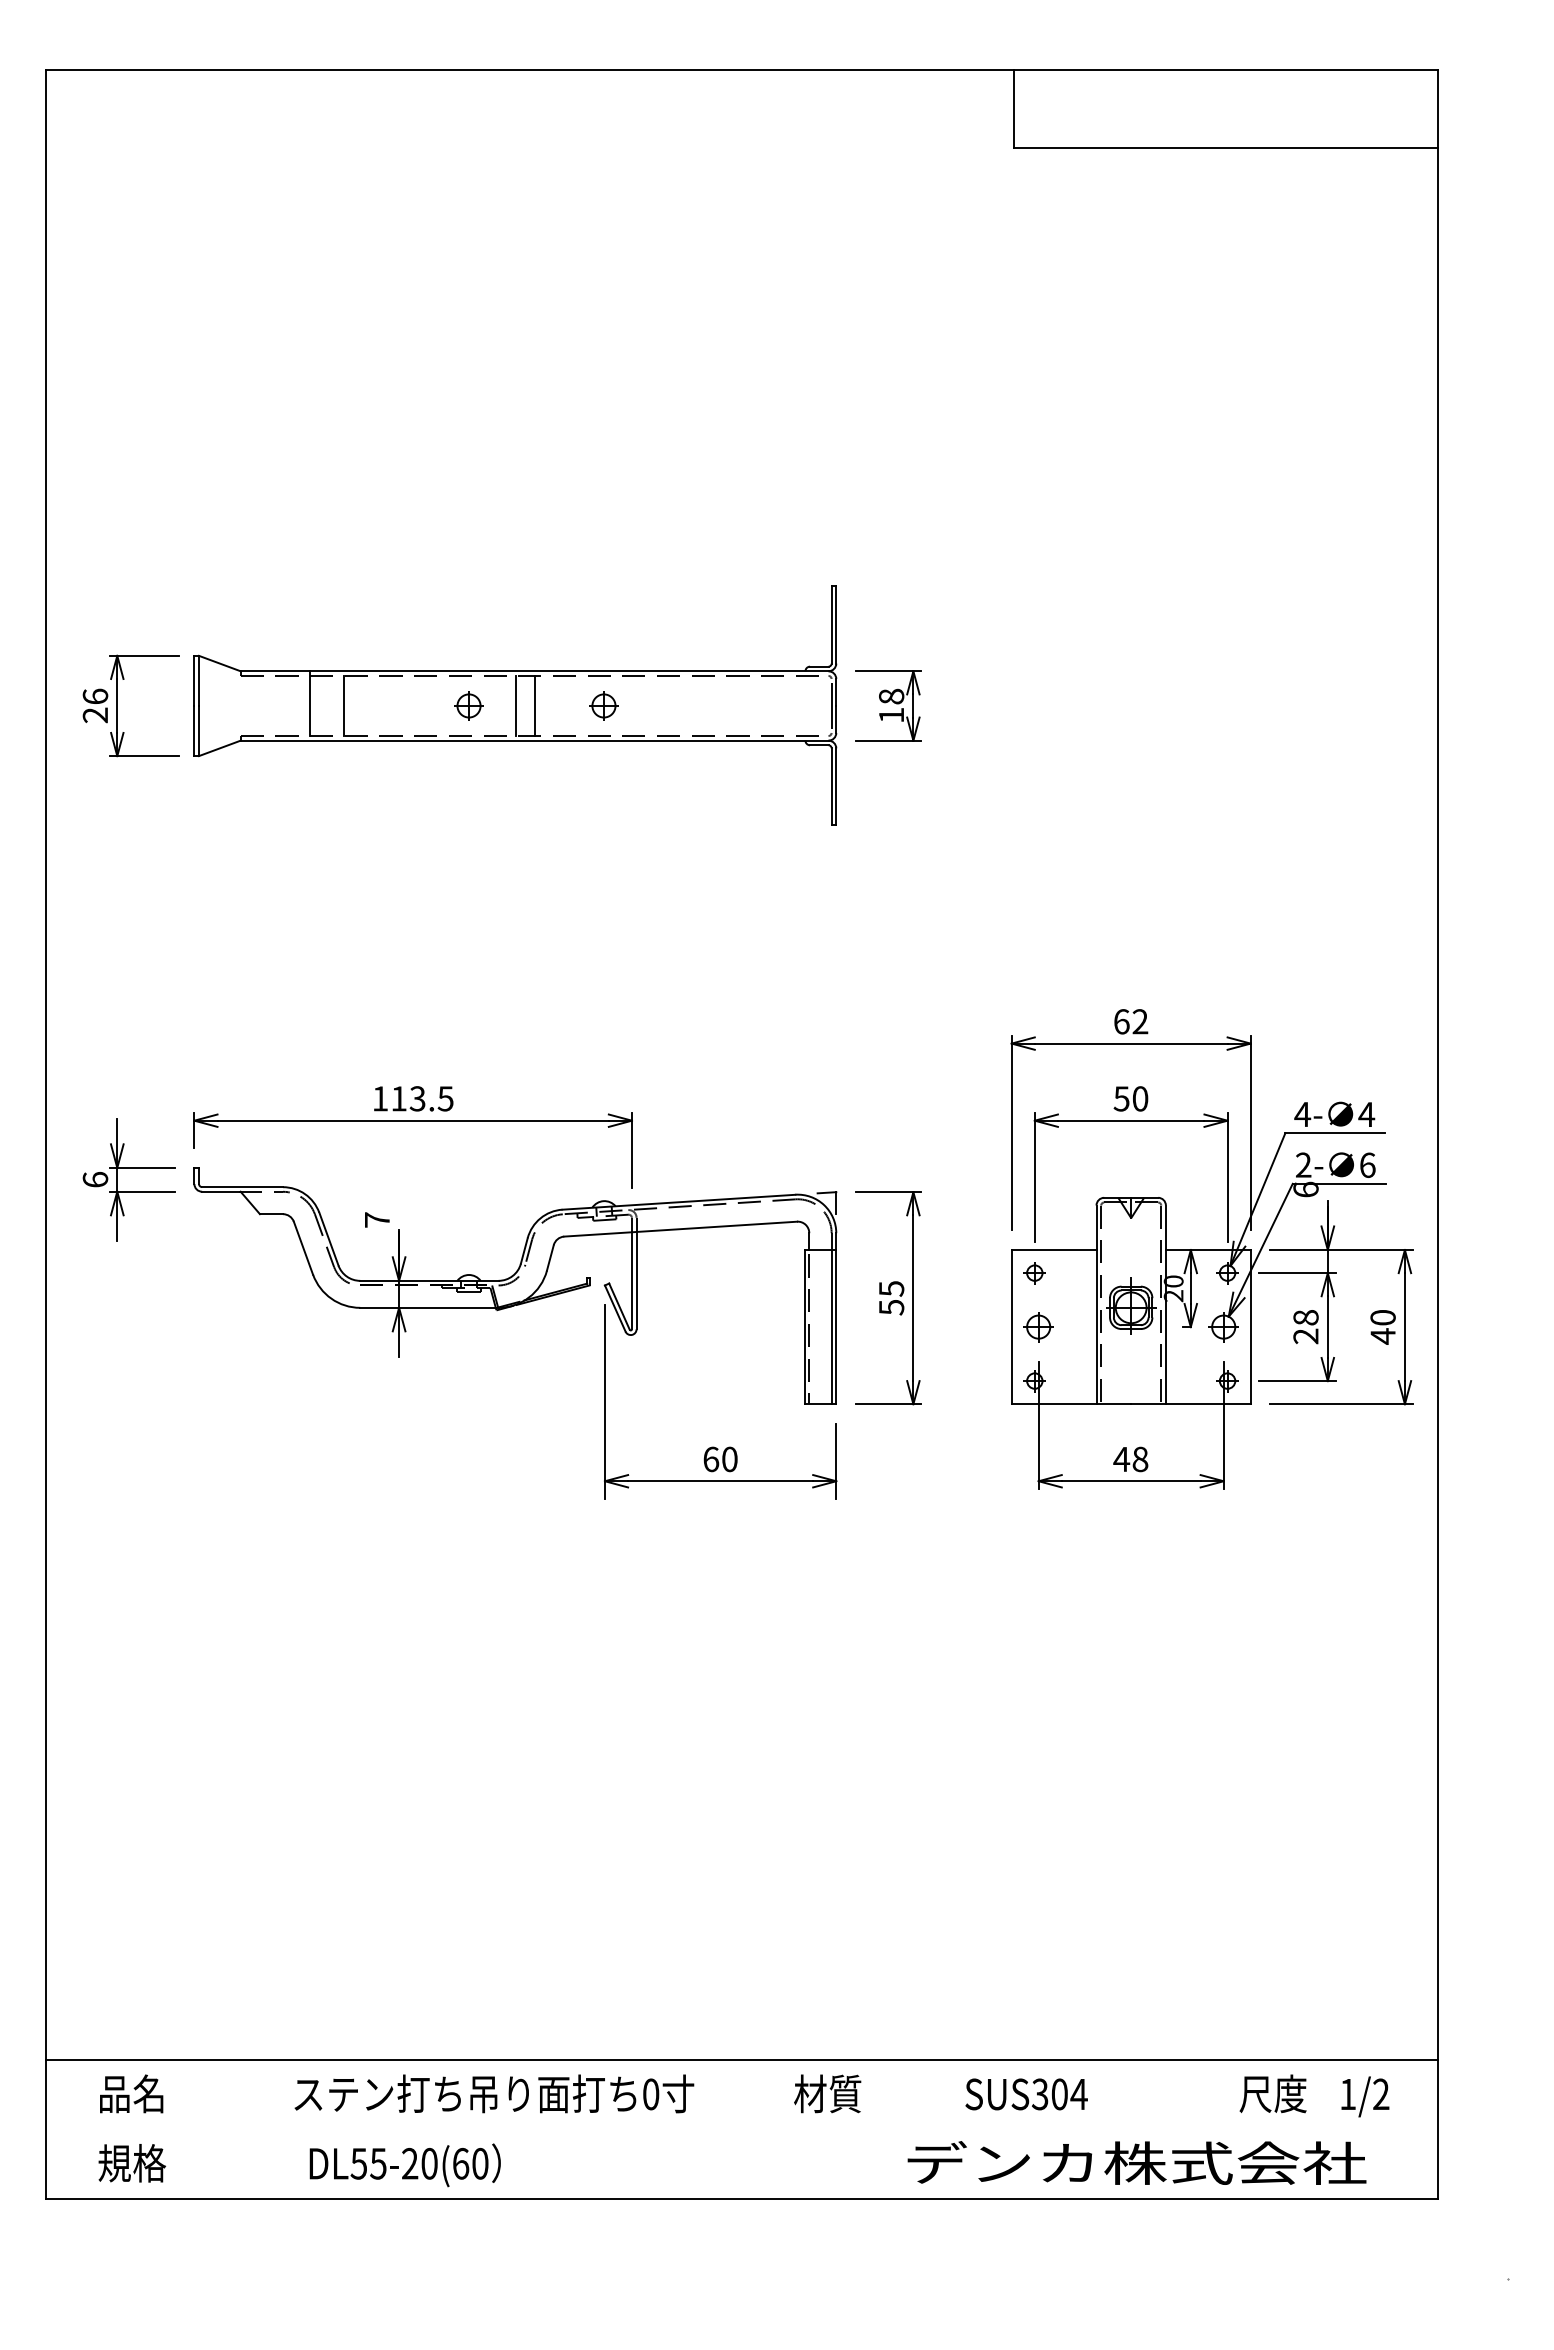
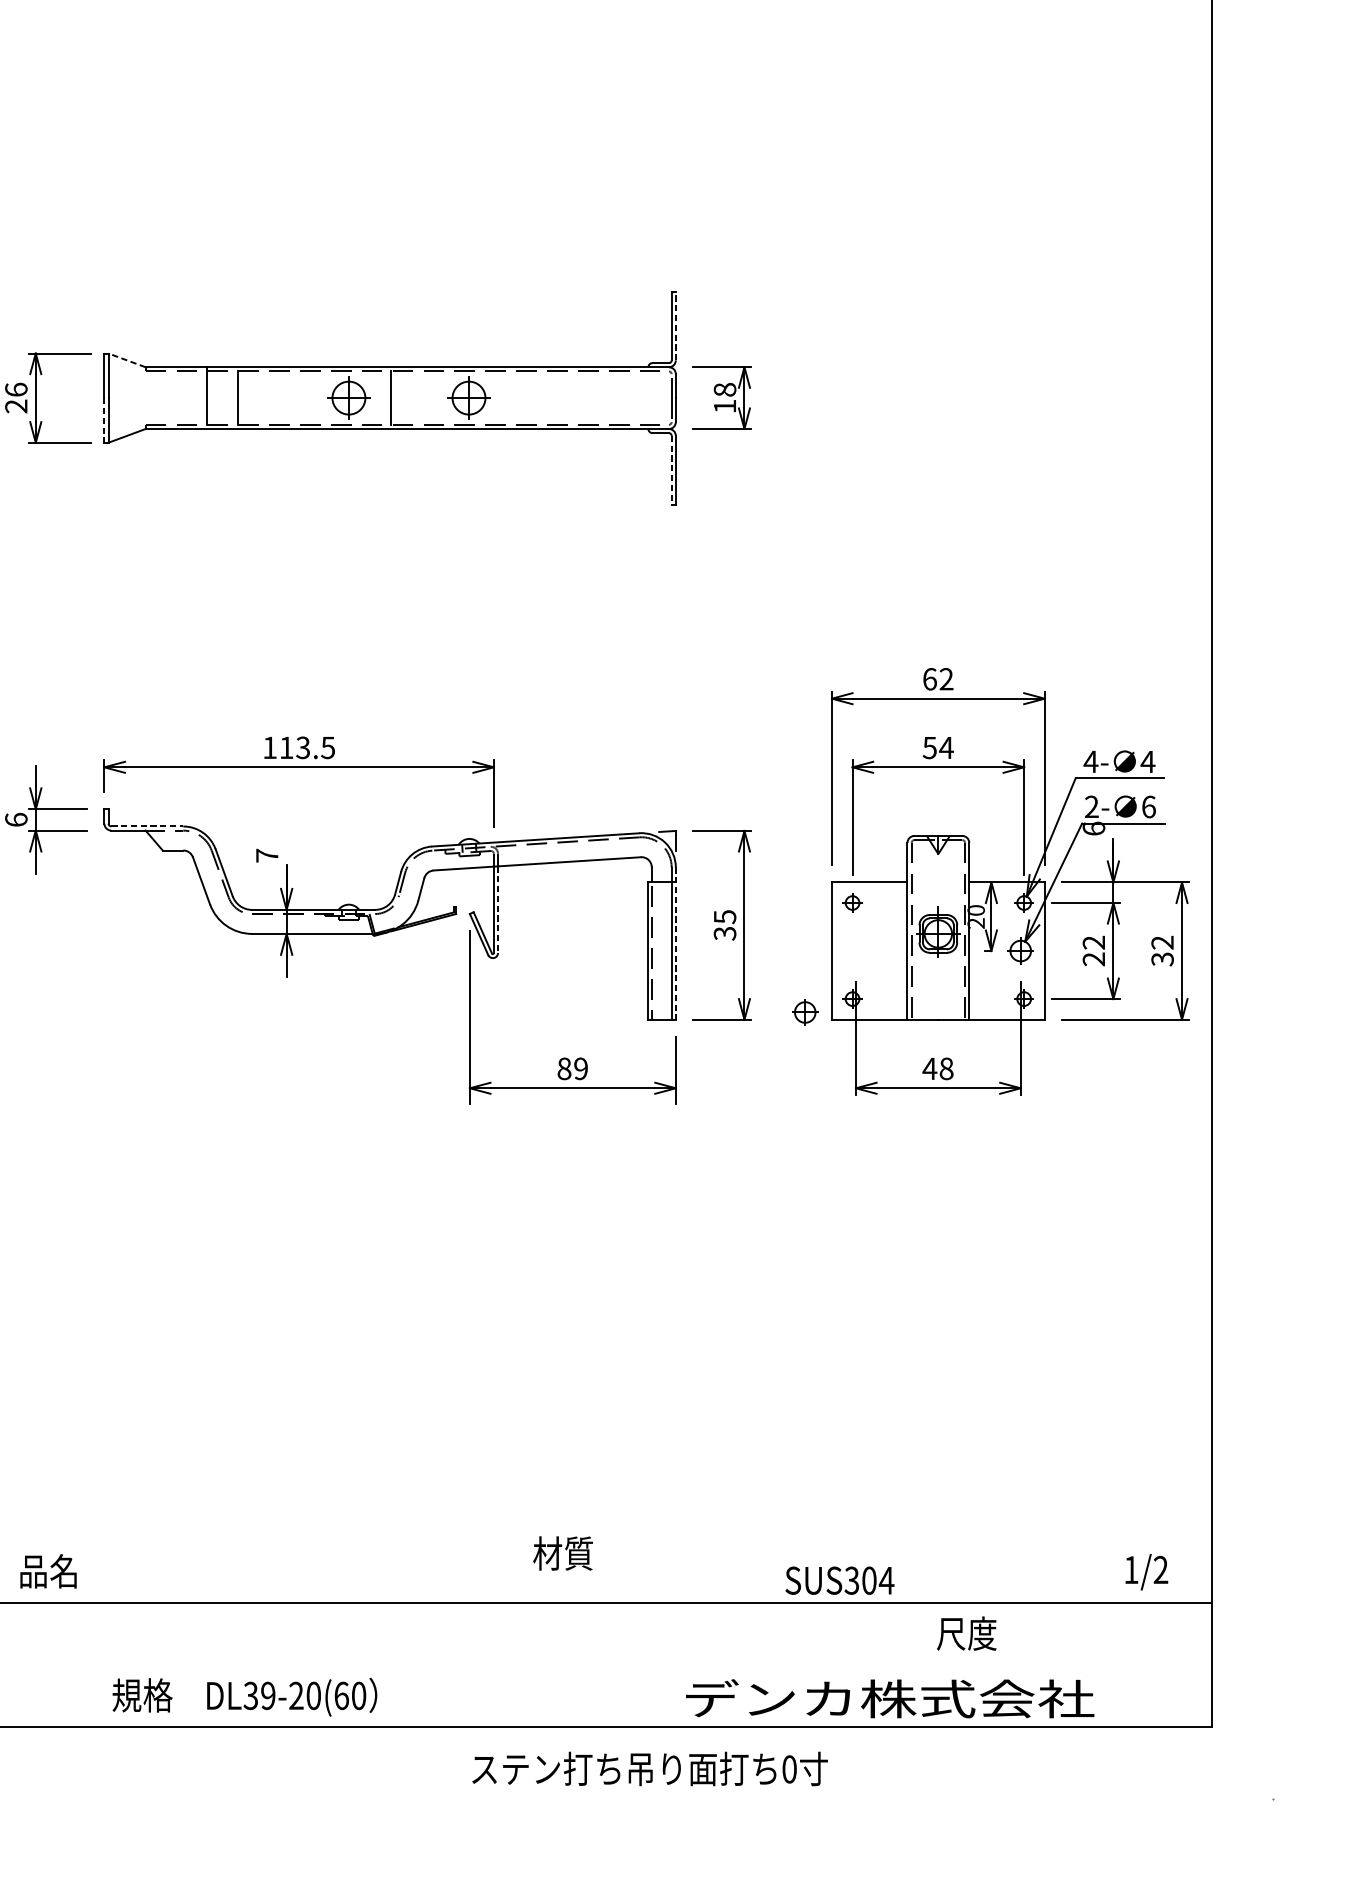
line: (836, 625) -> (676, 326), solid -> dashed
line: (219, 663) -> (126, 360), solid -> dashed
part: (468, 705) -> (348, 397), size x1.6
line: (534, 705) -> (407, 397), removed
part: (603, 705) -> (468, 397), size x1.6
line: (194, 731) -> (104, 420), solid -> dashed
line: (831, 786) -> (671, 469), solid -> dashed
text: (1139, 1098) -> (945, 747), 50 -> 54
line: (243, 1187) -> (148, 826), solid -> dashed
line: (636, 1280) -> (497, 909), solid -> dashed
text: (890, 1307) -> (724, 933), 55 -> 35
text: (1305, 1317) -> (1093, 942), 28 -> 22
line: (836, 1318) -> (676, 943), solid -> dashed
part: (1038, 1327) -> (805, 1012), moved
text: (1382, 1327) -> (1162, 951), 40 -> 32
text: (720, 1459) -> (572, 1068), 60 -> 89
text: (131, 2093) -> (48, 1570), moved
text: (494, 2093) -> (650, 1768), moved
text: (827, 2093) -> (562, 1553), moved
text: (1272, 2093) -> (966, 1633), moved
text: (1026, 2094) -> (839, 1580), moved
text: (1365, 2096) -> (1146, 1571), moved
text: (1136, 2162) -> (889, 1698), moved
text: (132, 2163) -> (142, 1695), moved
text: (368, 2163) -> (259, 1695), DL55-20(60 -> DL39-20(60

